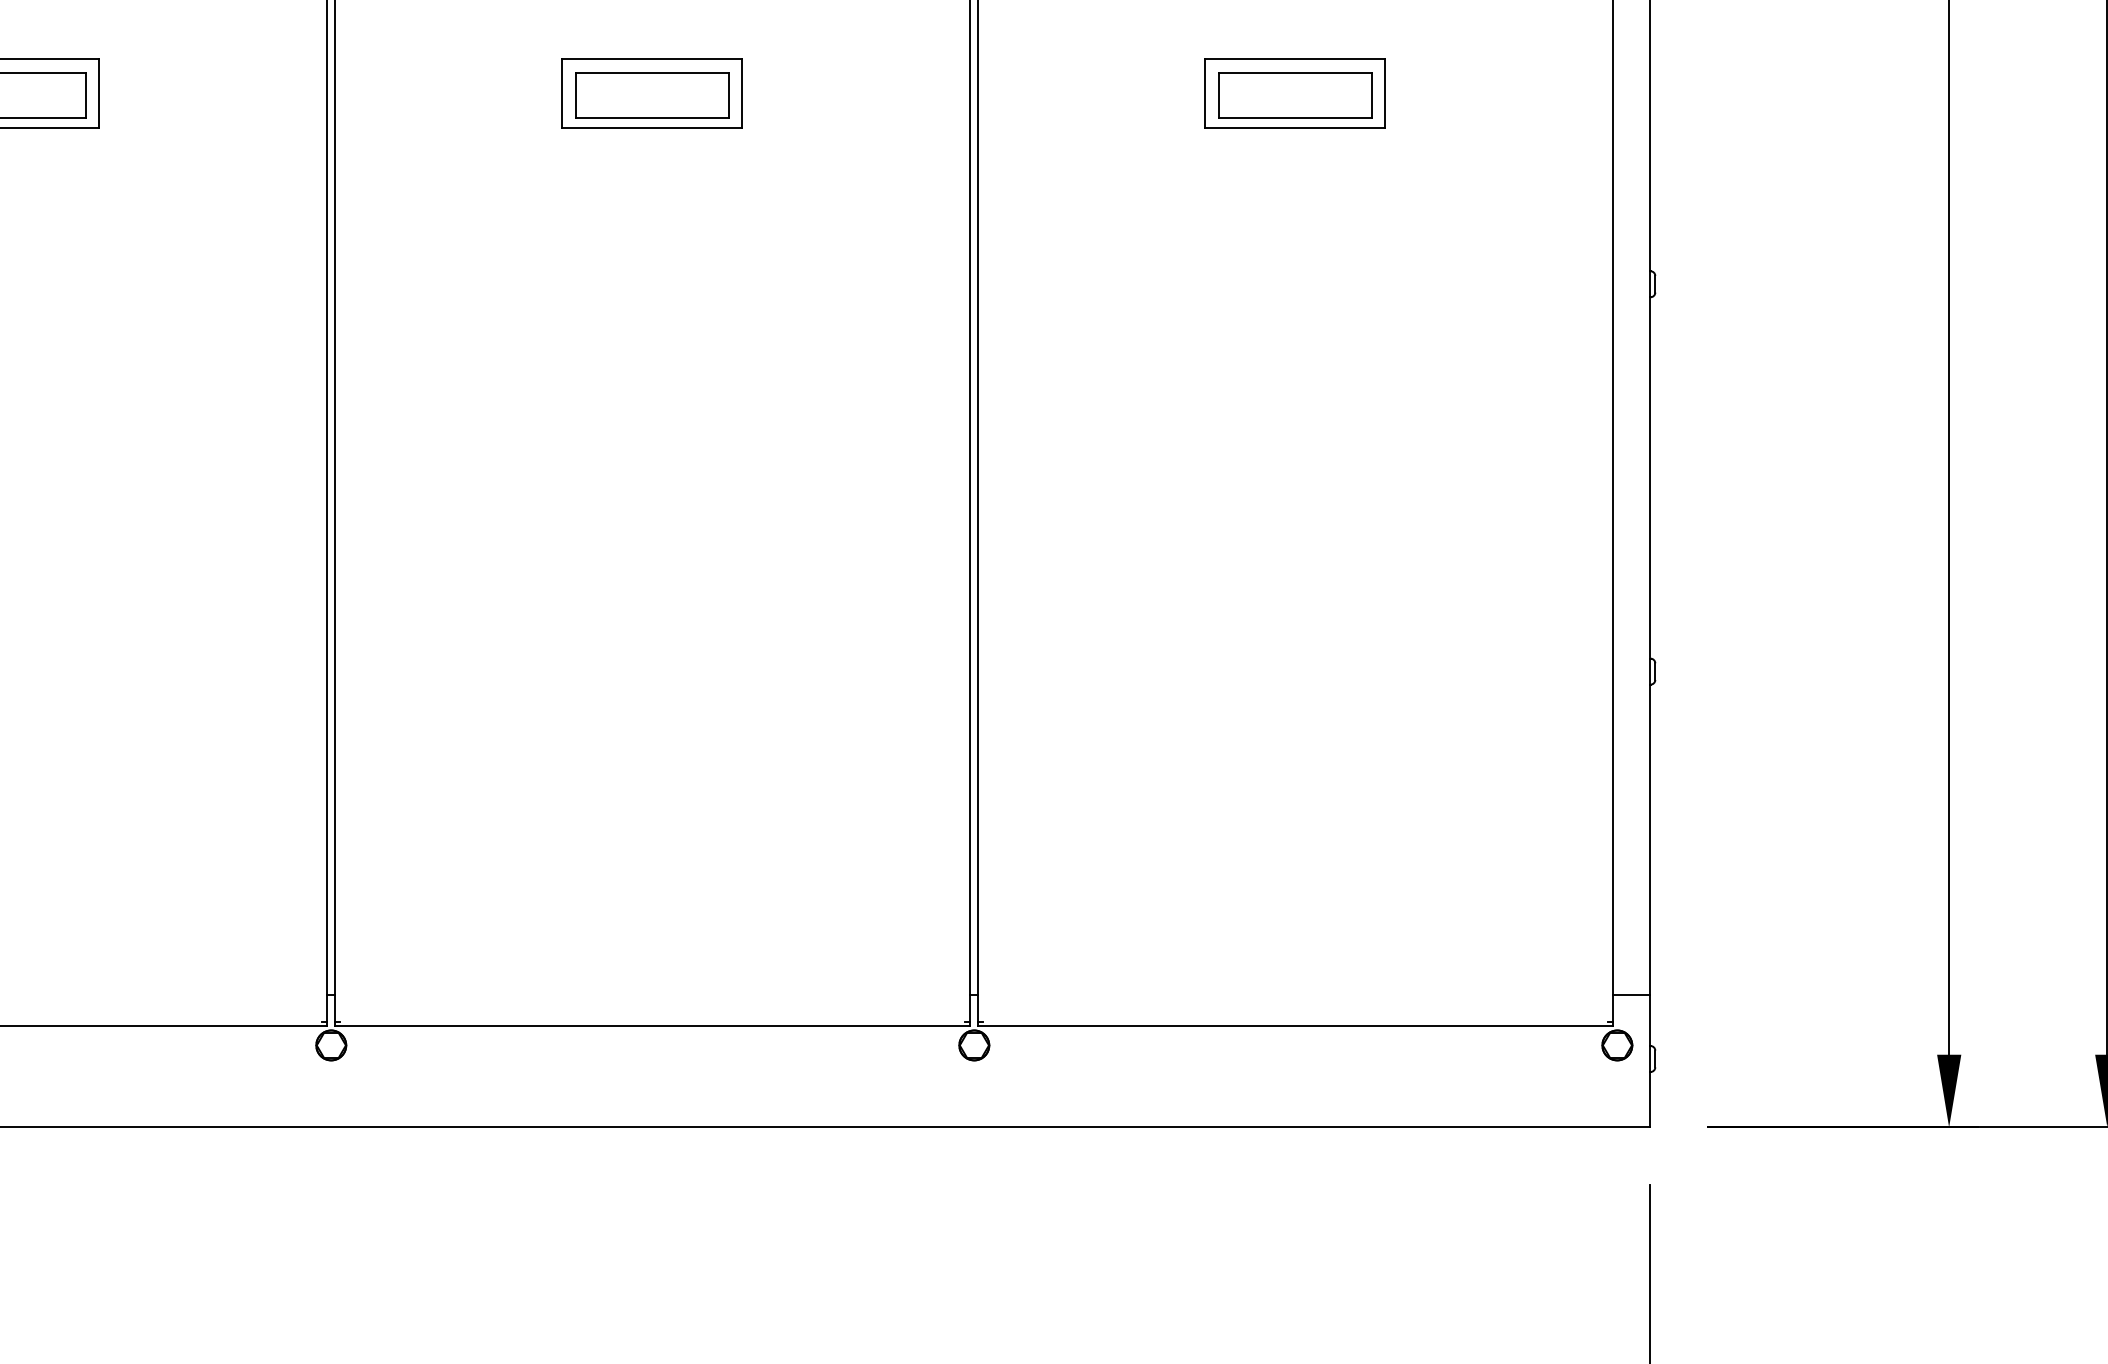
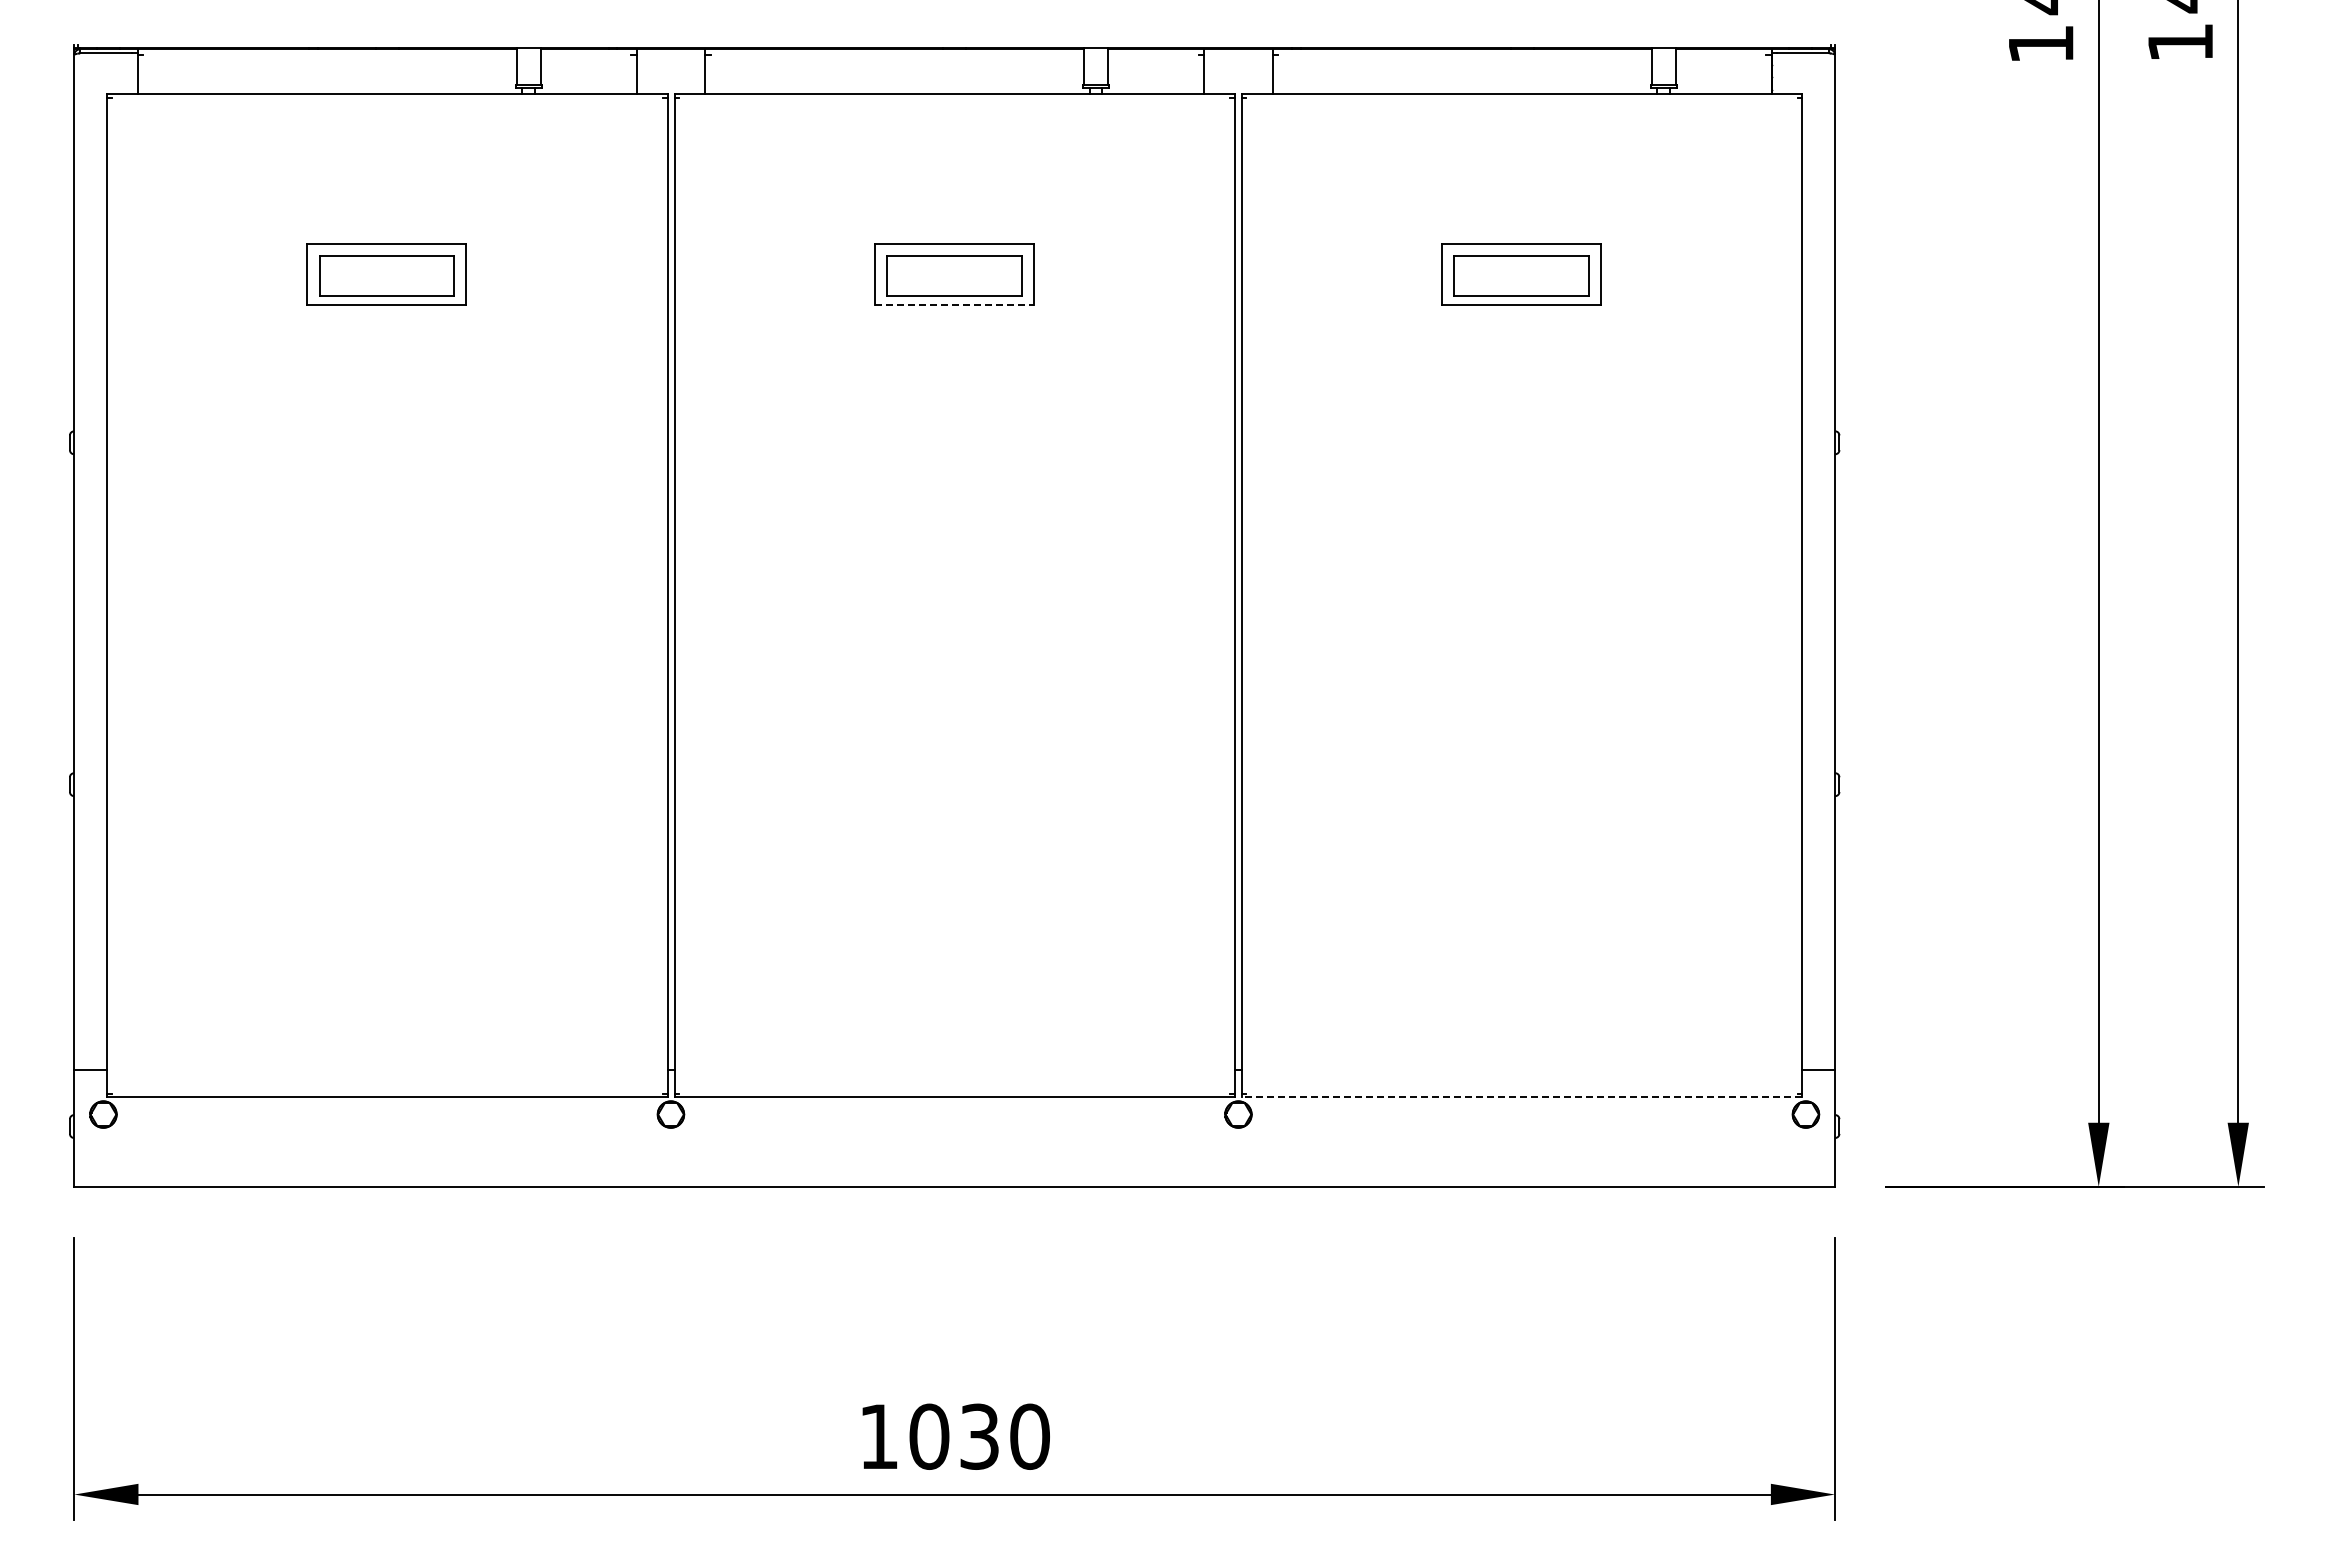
line: (652, 127) -> (954, 304), solid -> dashed
line: (1295, 1026) -> (1521, 1097), solid -> dashed

